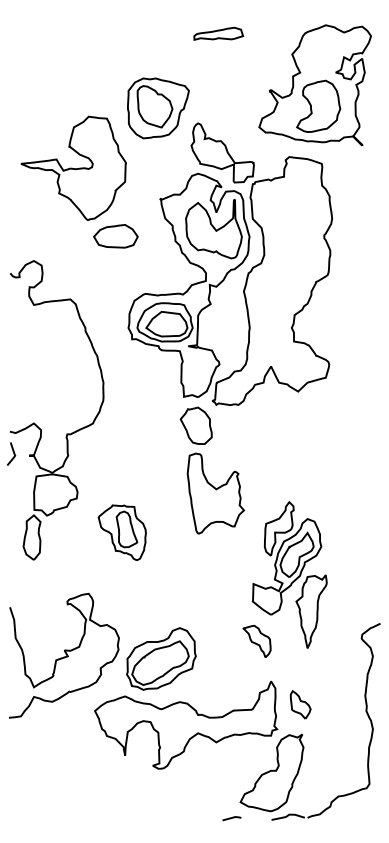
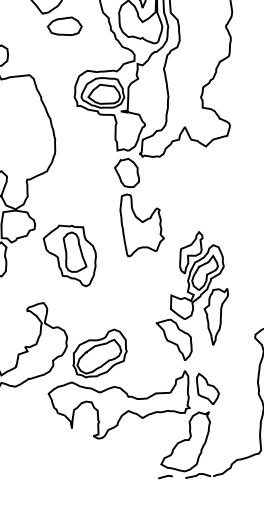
part: (121, 532) -> (69, 255), size x1.43
part: (256, 641) -> (173, 339), size x1.67
part: (300, 704) -> (207, 388), size x1.43
line: (231, 818) -> (165, 476), moved

